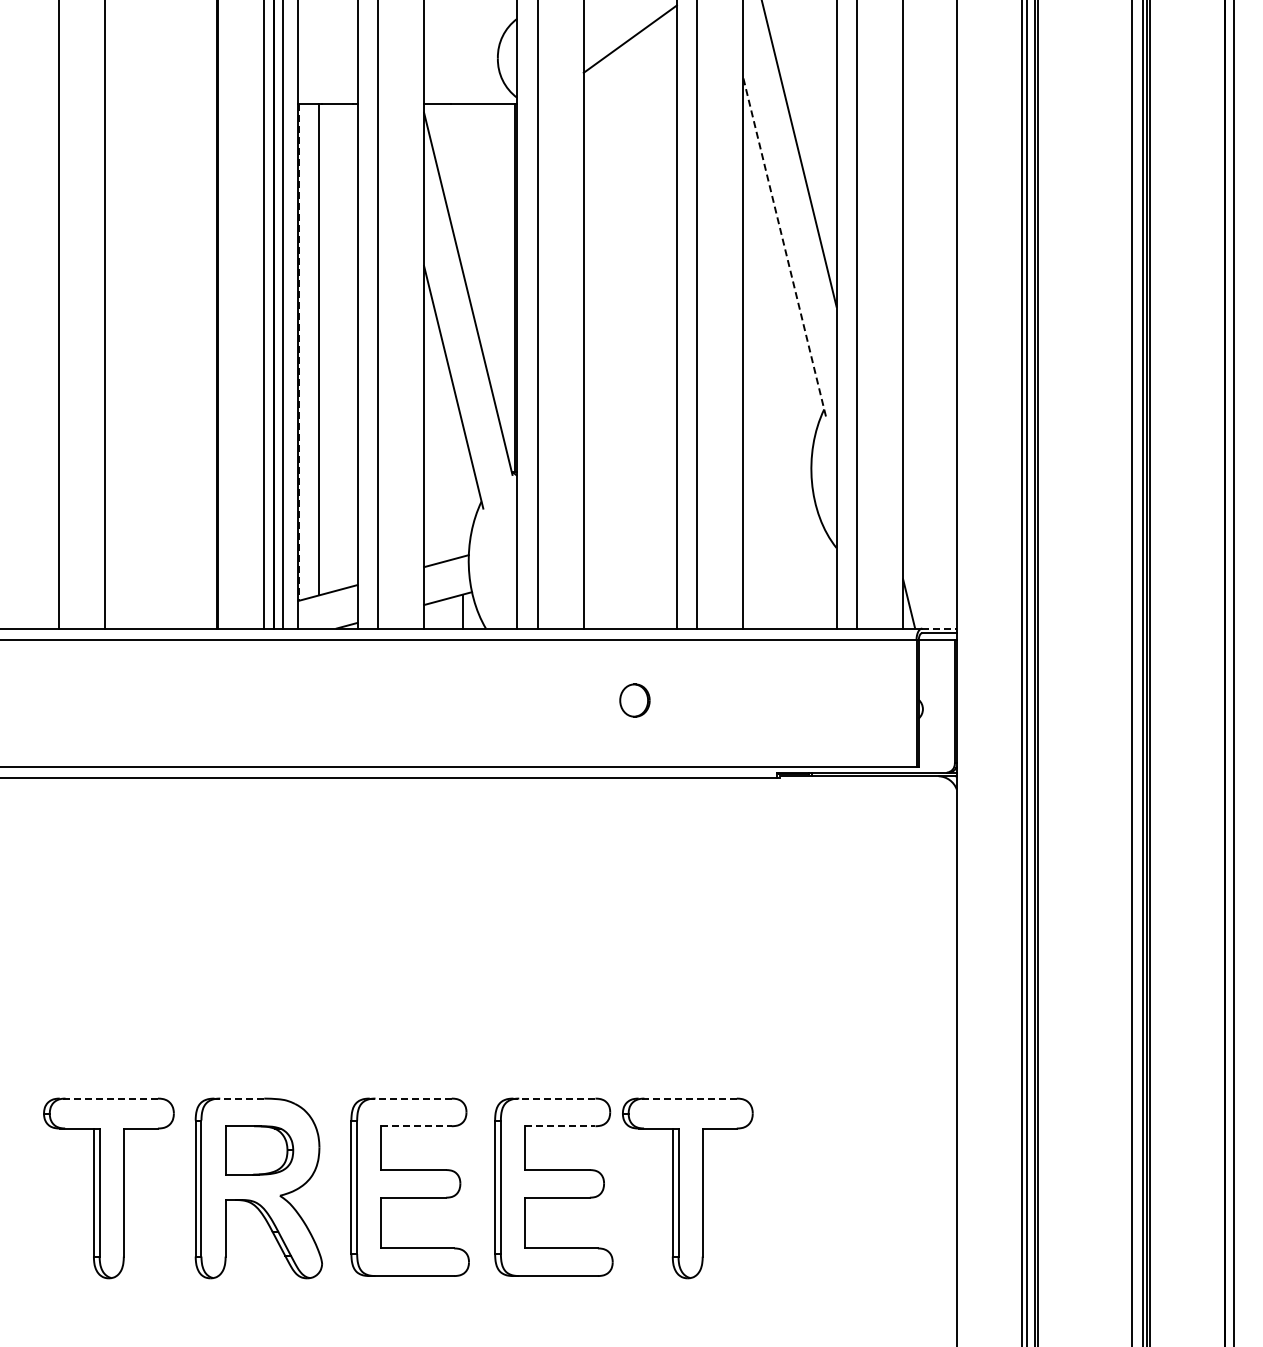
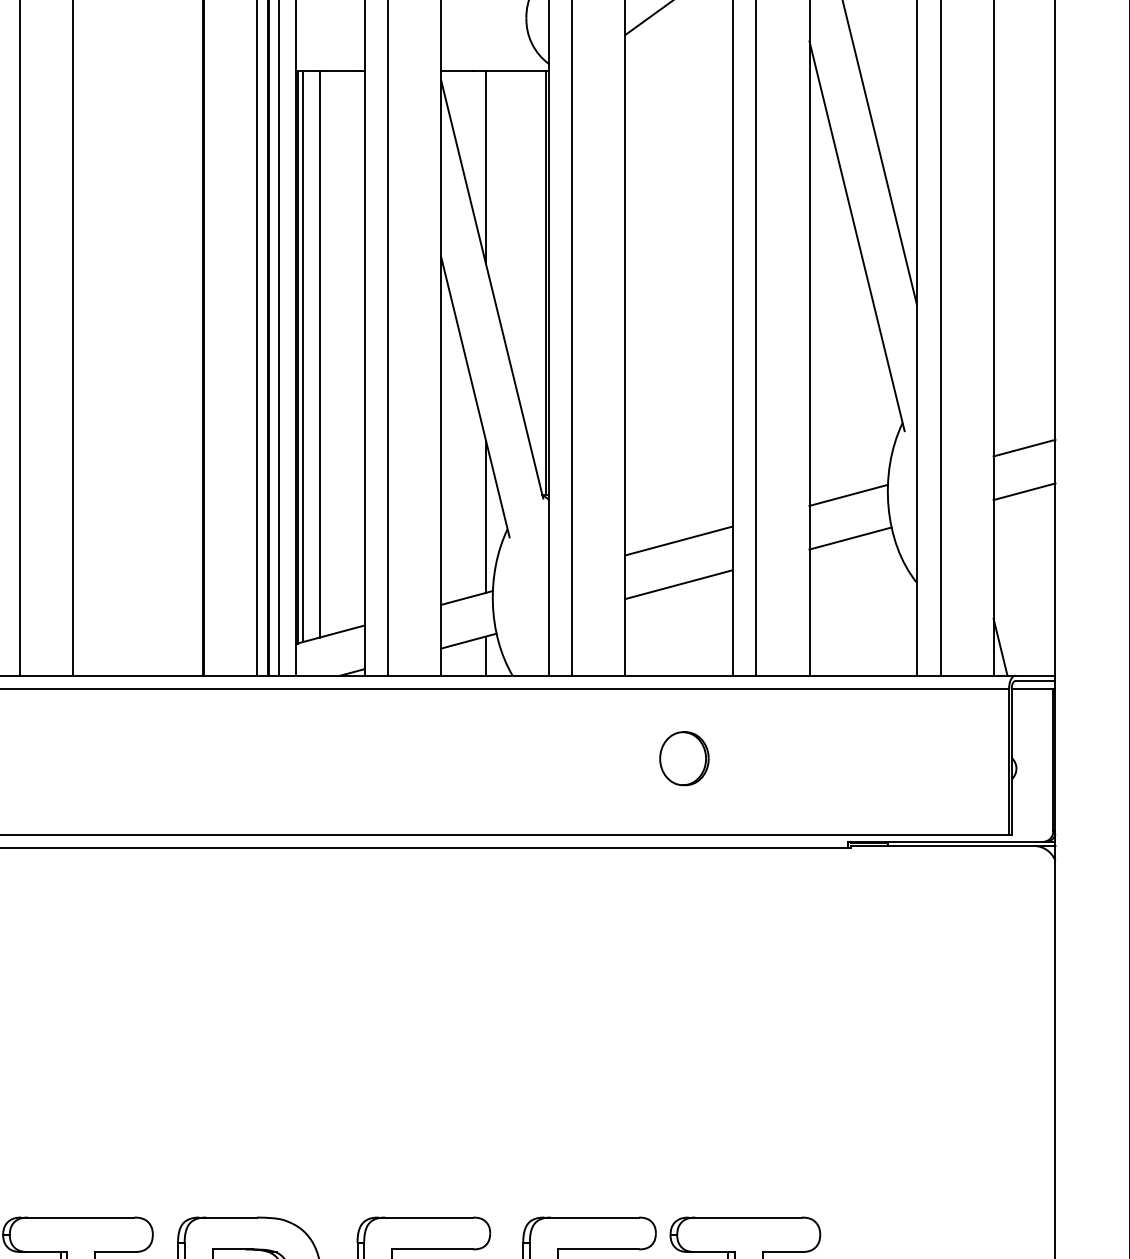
line: (462, 187) -> (485, 167), added
line: (784, 247) -> (856, 236), dashed -> solid
line: (304, 351) -> (303, 356), added
line: (299, 353) -> (297, 358), dashed -> solid
line: (929, 431) -> (1024, 448), added
line: (929, 468) -> (1024, 491), added
line: (777, 472) -> (848, 495), added
line: (462, 490) -> (485, 516), added
line: (778, 509) -> (849, 538), added
line: (629, 511) -> (678, 540), added
line: (629, 549) -> (678, 584), added
line: (940, 628) -> (1036, 675), dashed -> solid
part: (634, 700) -> (683, 758), size x1.43
line: (108, 1098) -> (77, 1217), dashed -> solid
line: (239, 1098) -> (228, 1217), dashed -> solid
line: (410, 1098) -> (425, 1217), dashed -> solid
line: (553, 1098) -> (590, 1217), dashed -> solid
line: (687, 1098) -> (745, 1217), dashed -> solid
line: (417, 1126) -> (433, 1249), dashed -> solid
line: (560, 1126) -> (598, 1249), dashed -> solid

